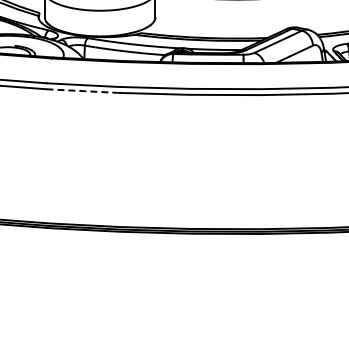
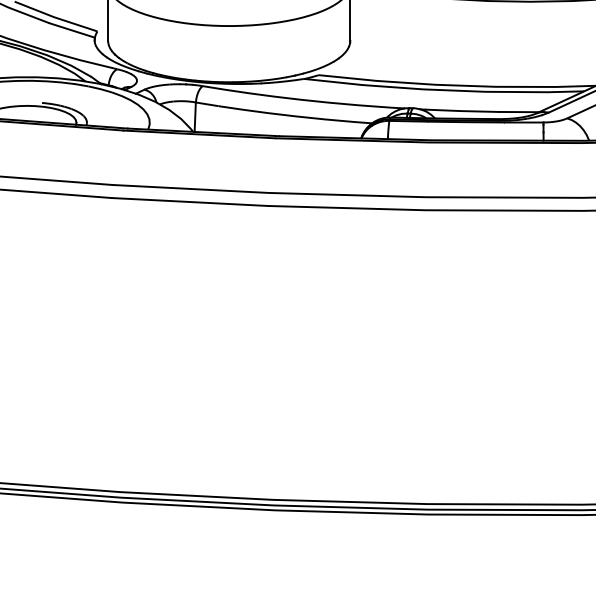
line: (82, 91) -> (190, 202), dashed -> solid

